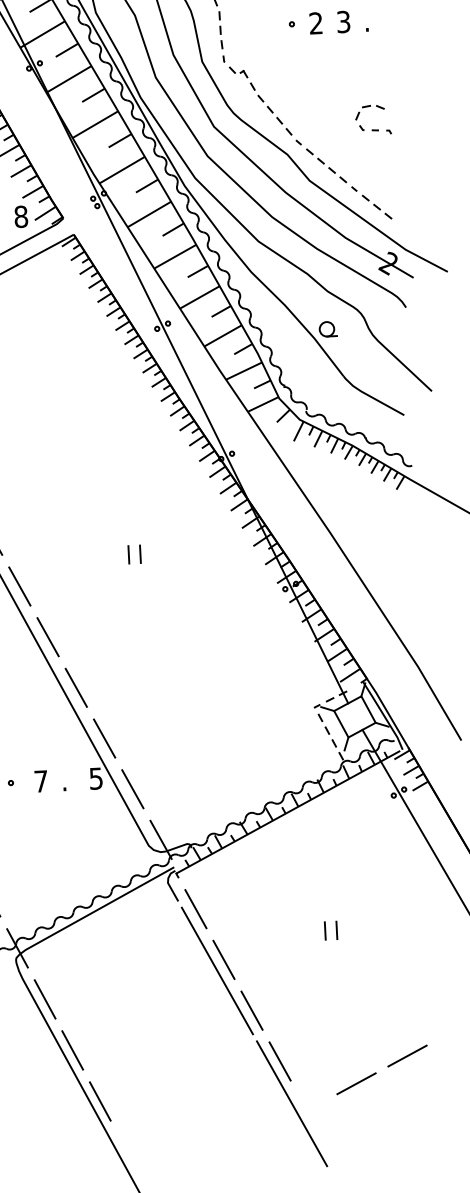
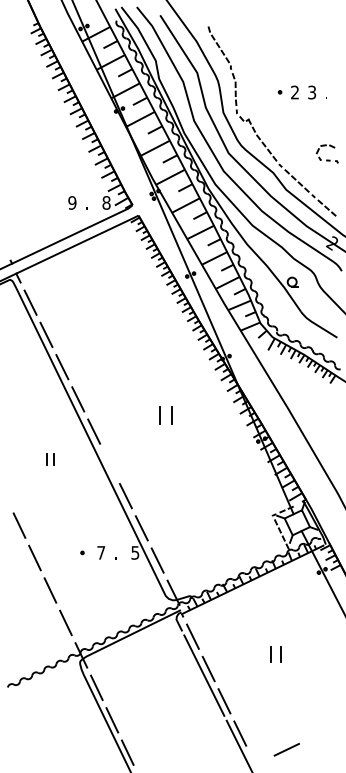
part: (135, 554) -> (166, 415), size x1.6
line: (47, 636) -> (109, 463), removed
part: (330, 931) -> (275, 654), size x1.4
line: (407, 1056) -> (319, 734), removed

